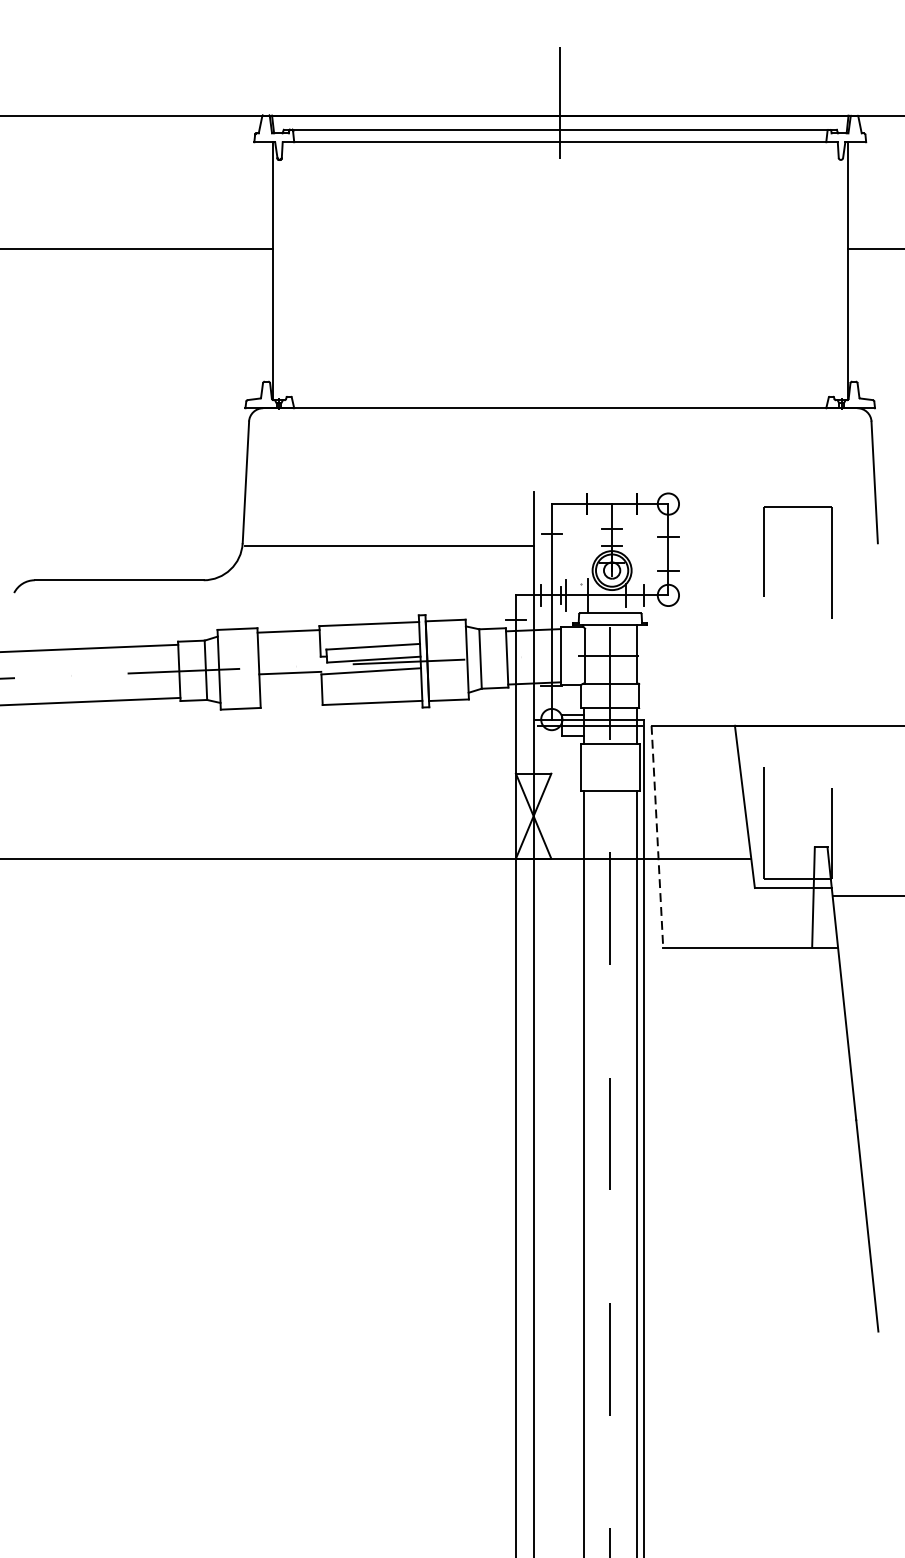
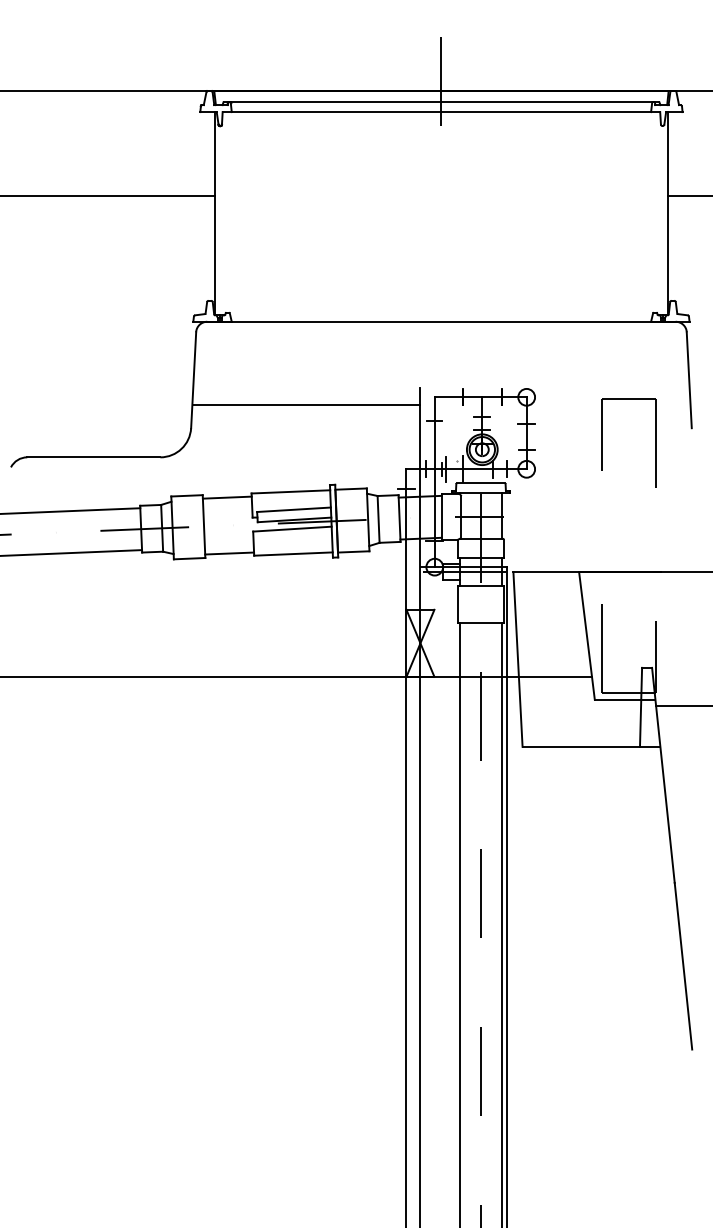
line: (389, 546) -> (306, 405), moved
line: (290, 673) -> (229, 553), moved
line: (658, 836) -> (518, 659), dashed -> solid

